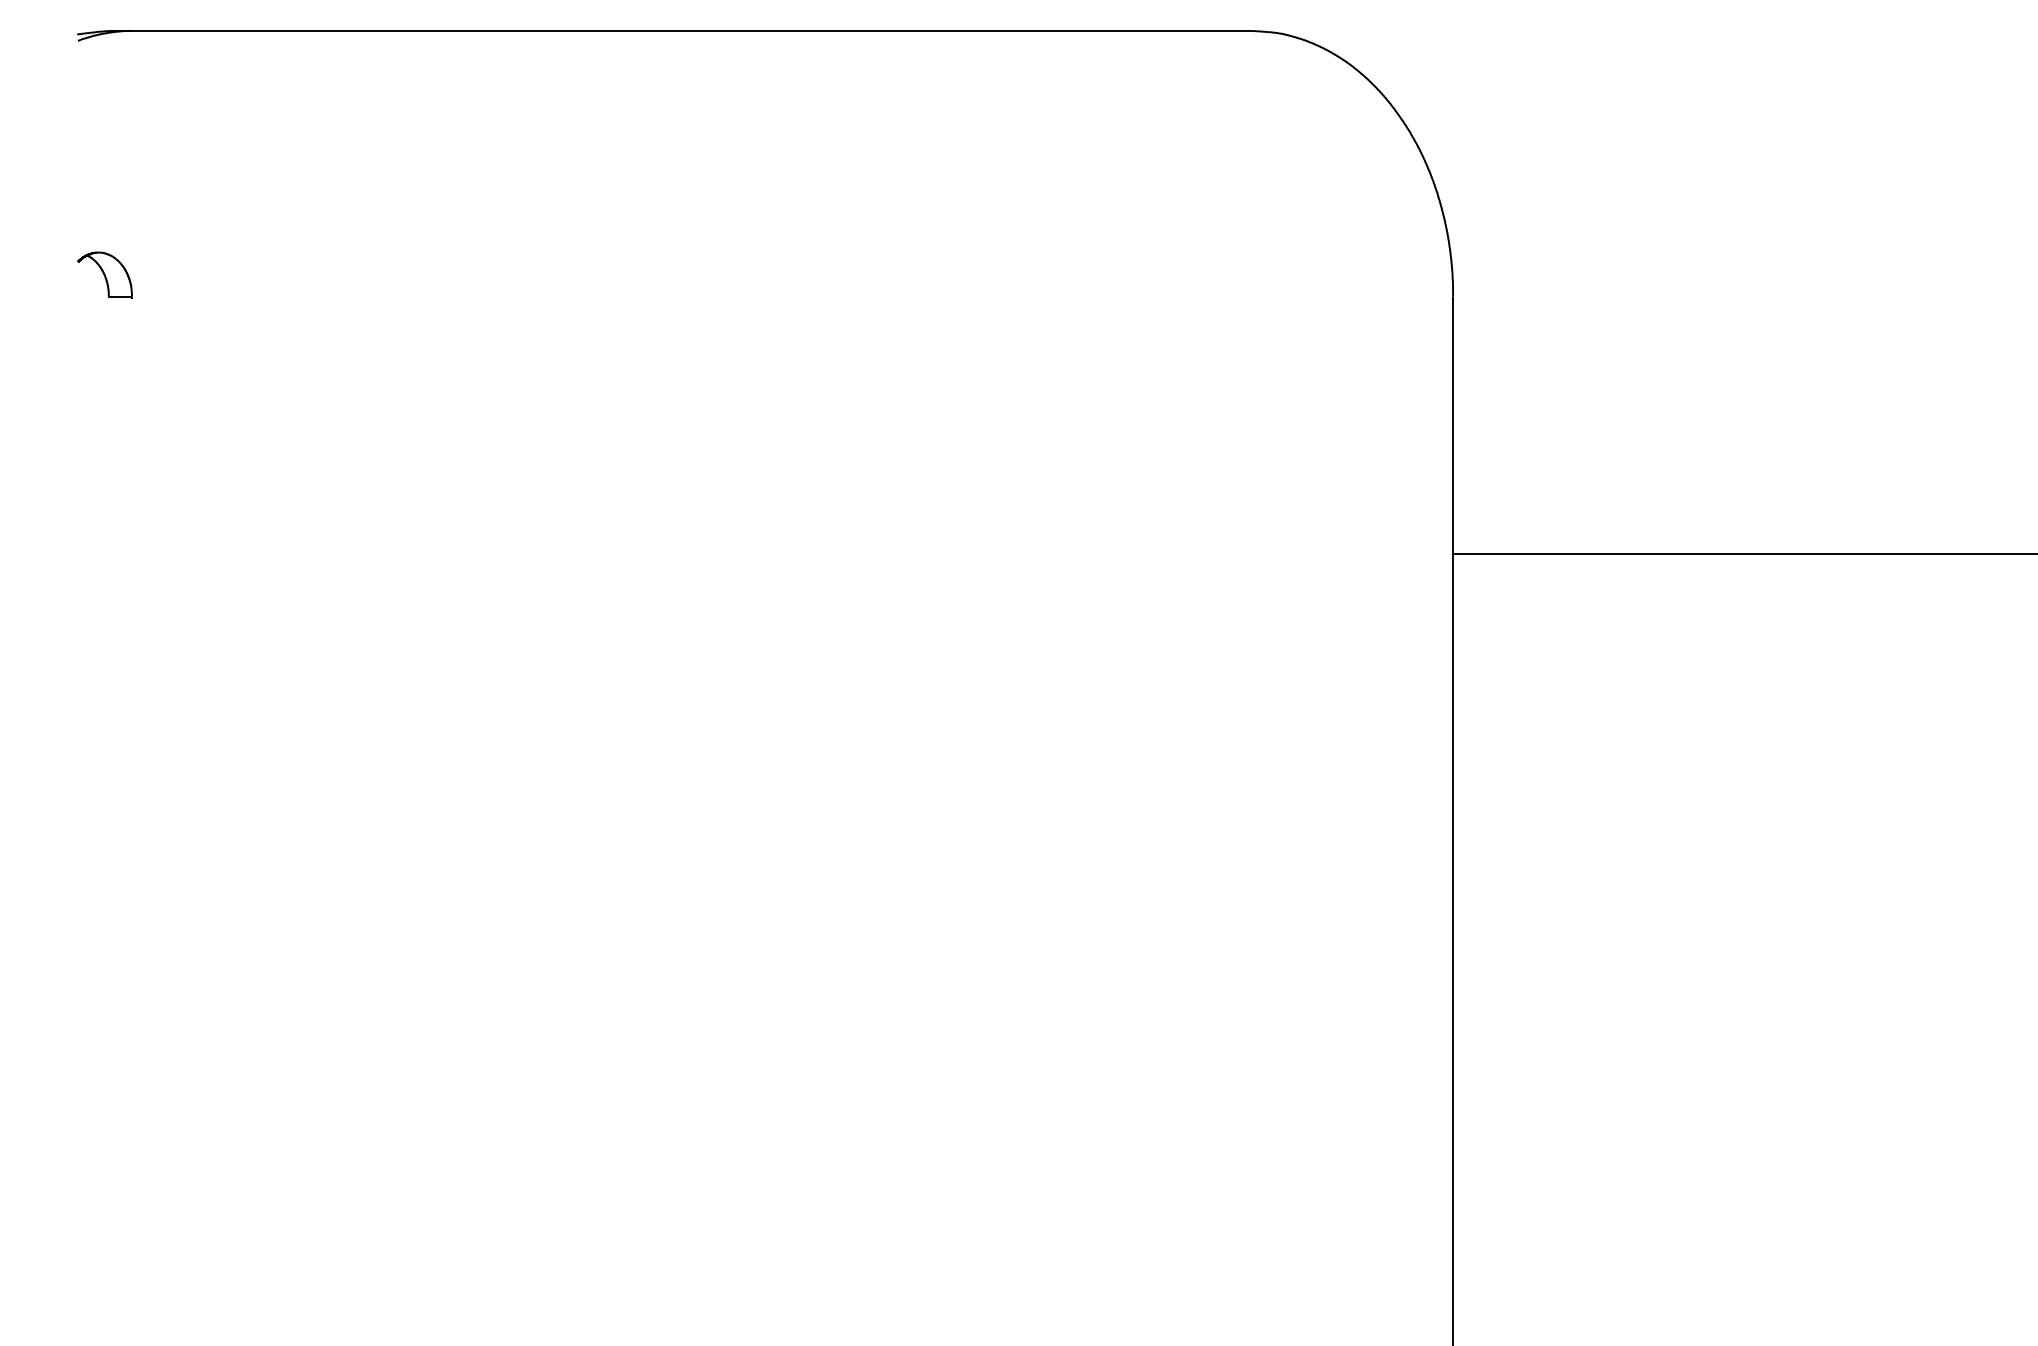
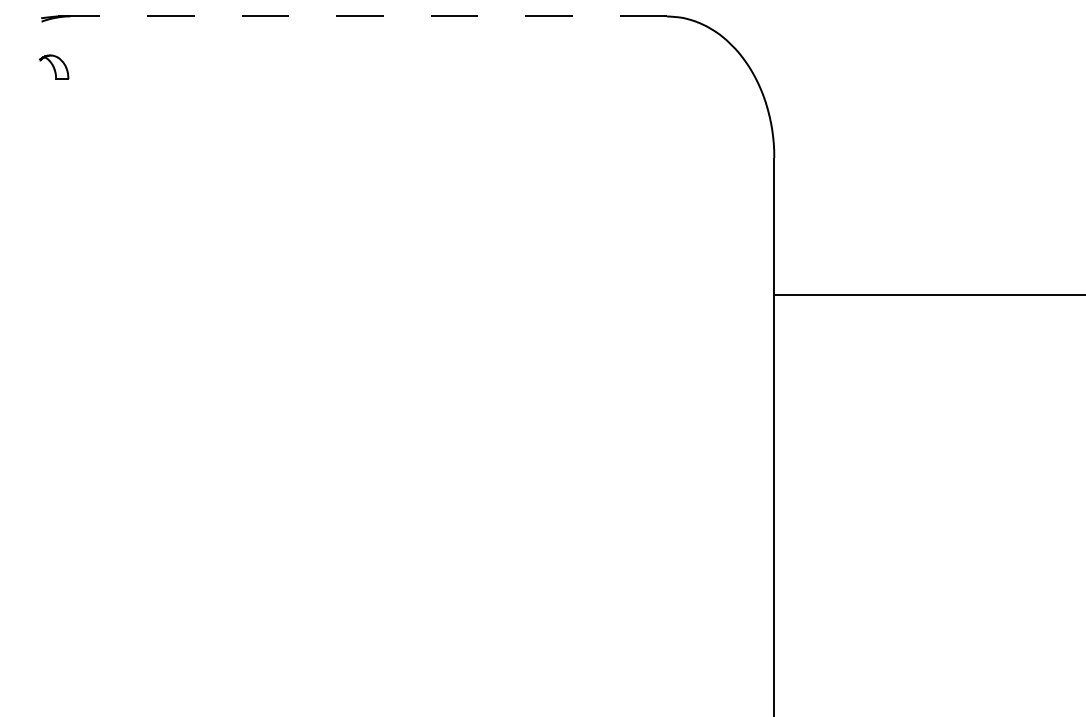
line: (691, 31) -> (368, 16), solid -> dashed
part: (105, 273) -> (54, 66), moved

